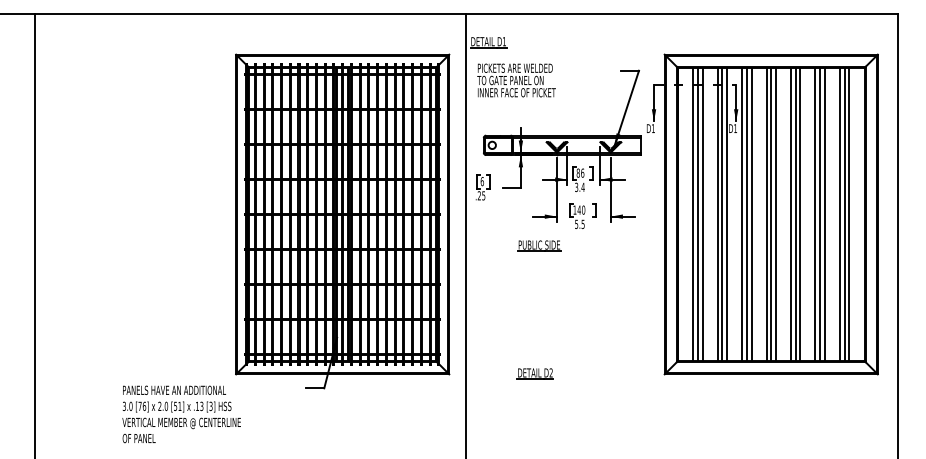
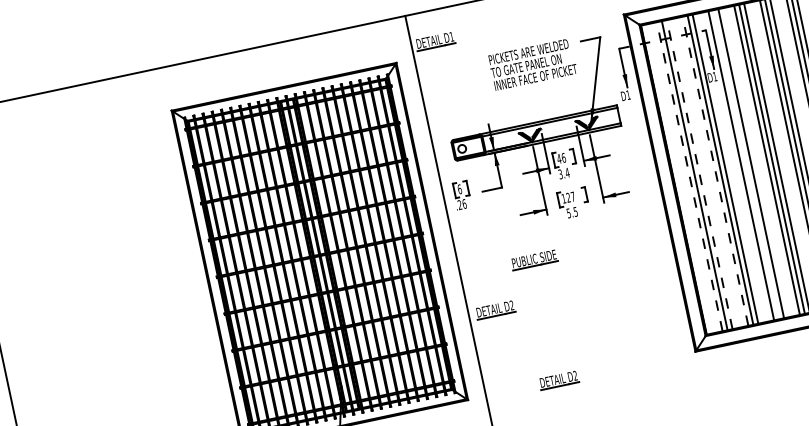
text: (516, 80) -> (532, 64), moved
text: (577, 172) -> (558, 158), 86 -> 46
text: (483, 195) -> (464, 203), .25 -> .26
text: (581, 209) -> (570, 196), 140 -> 127
line: (693, 214) -> (689, 176), solid -> dashed
line: (702, 214) -> (699, 174), solid -> dashed
line: (717, 214) -> (715, 171), solid -> dashed
line: (746, 214) -> (745, 164), removed
part: (539, 245) -> (534, 259), moved
part: (490, 297) -> (494, 309), added

